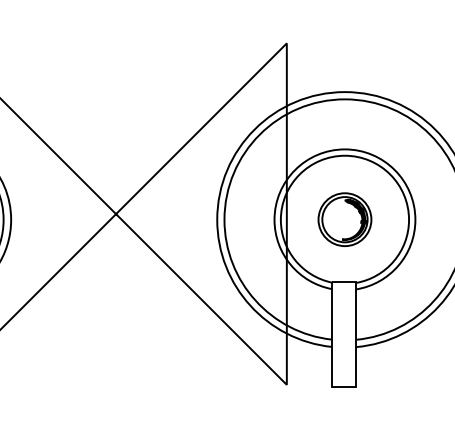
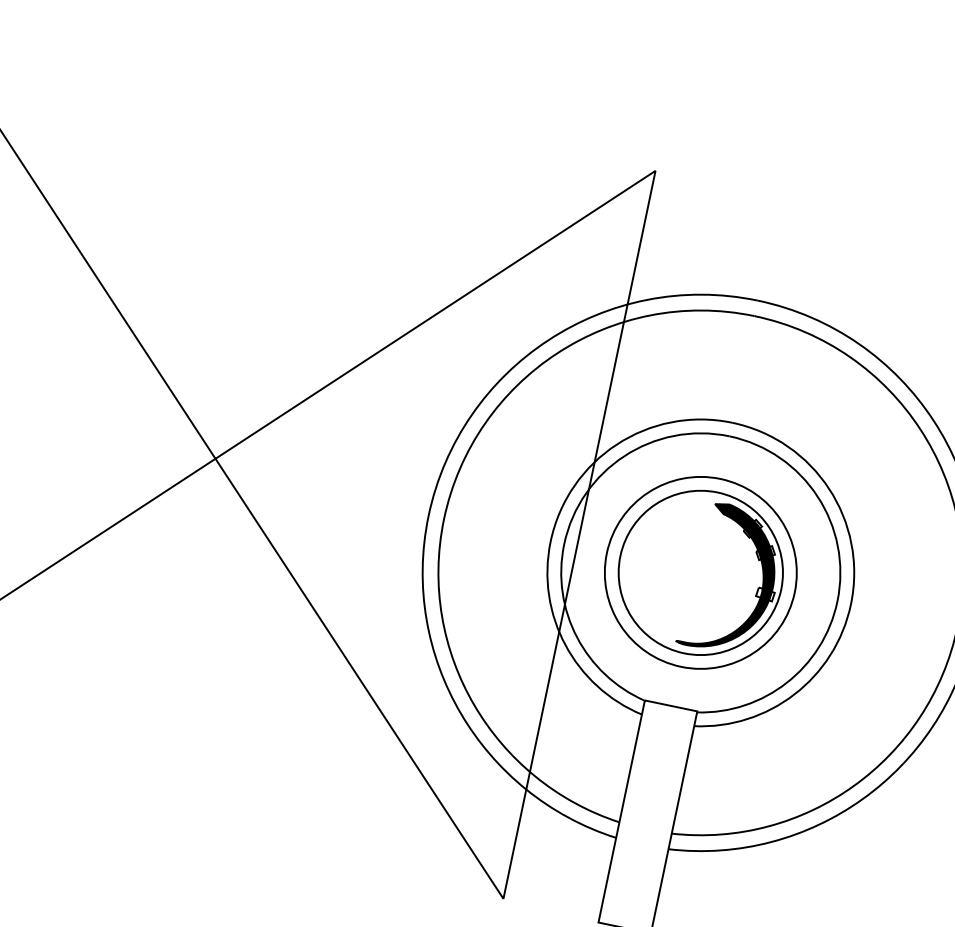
part: (344, 219) -> (700, 571), size x1.67

